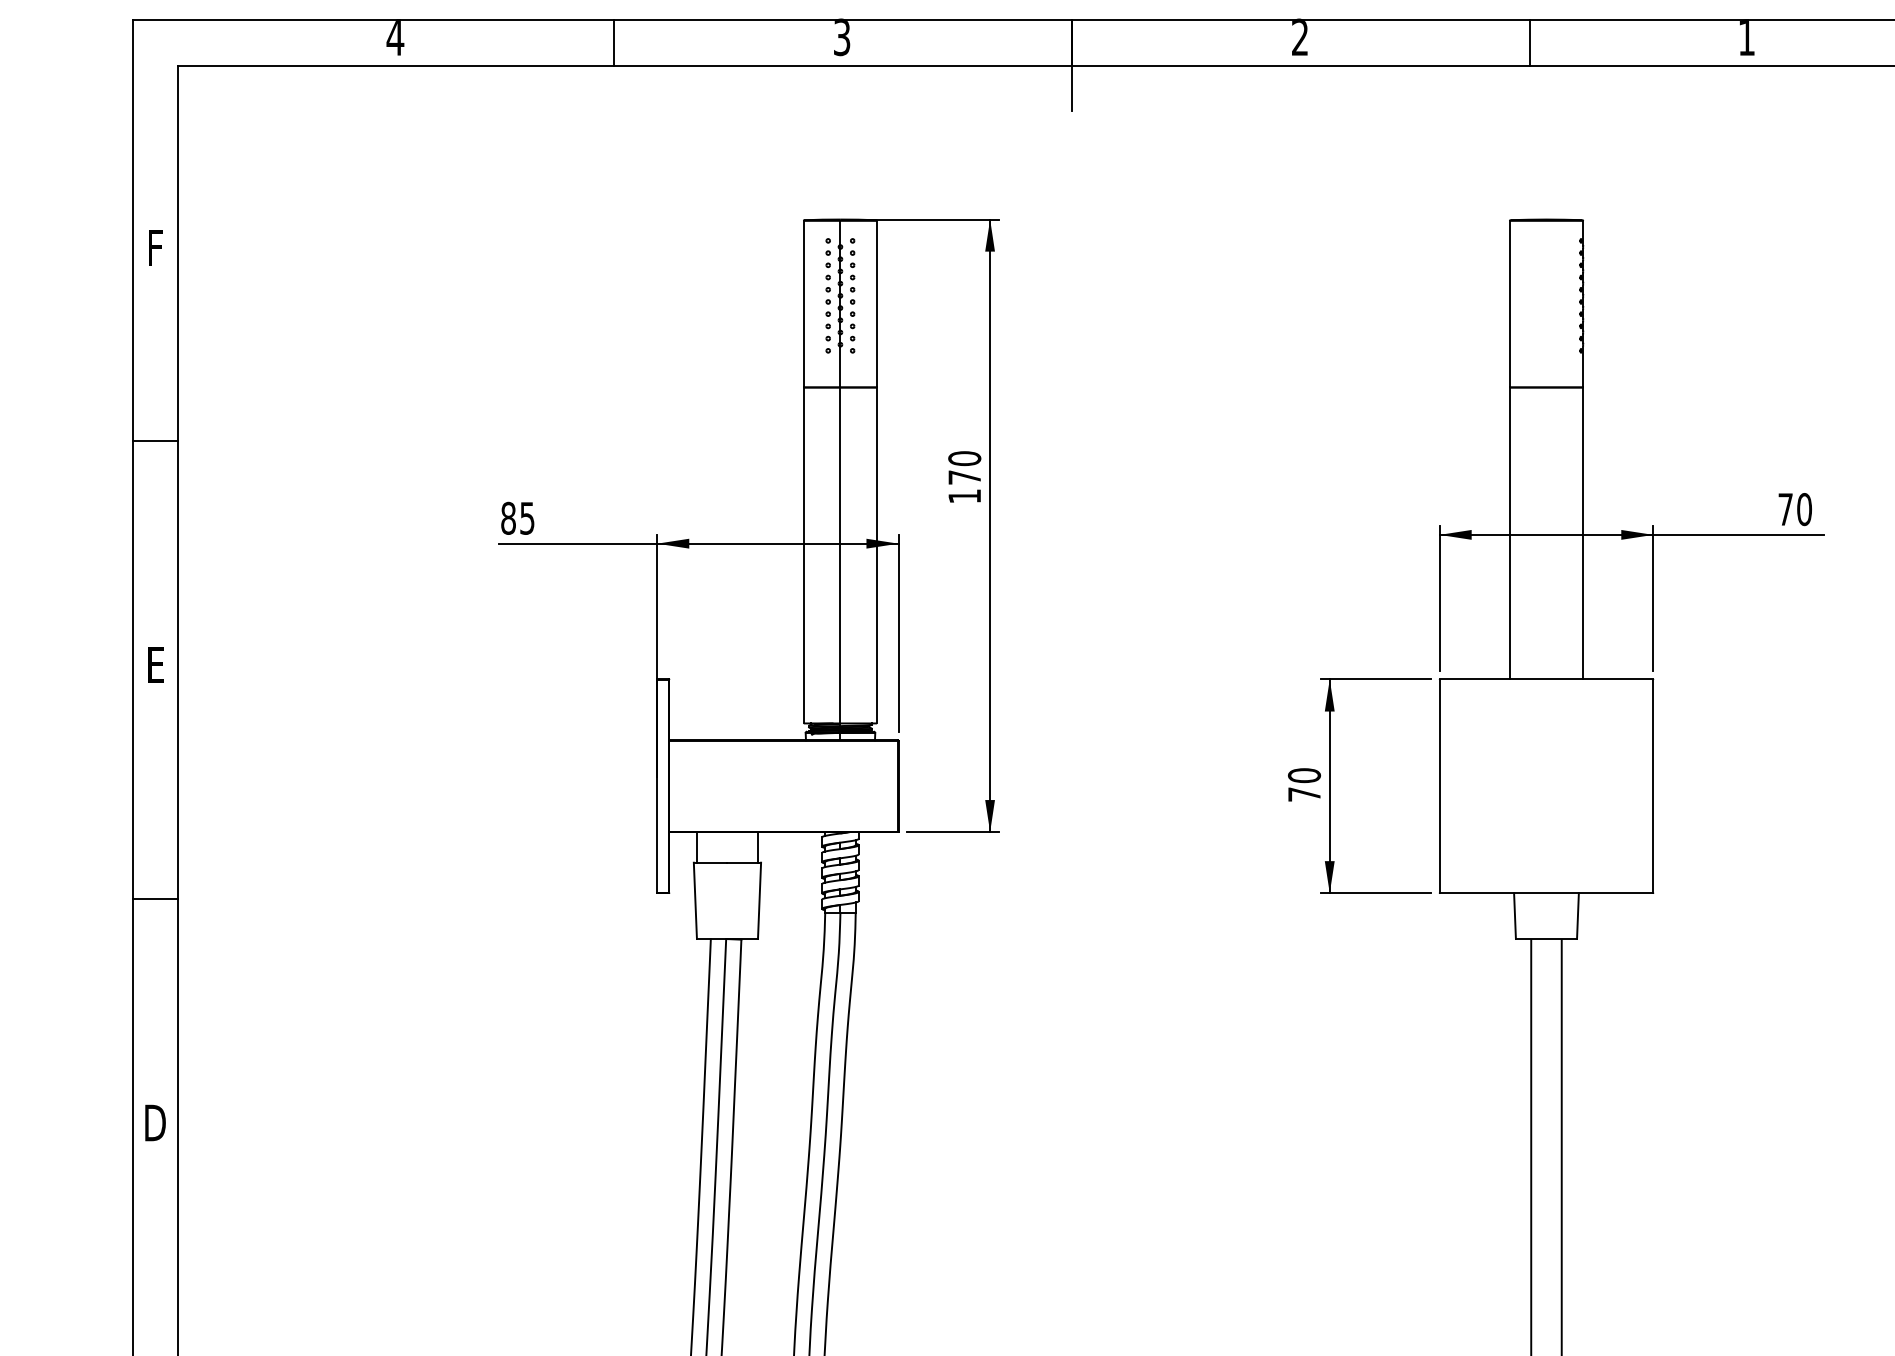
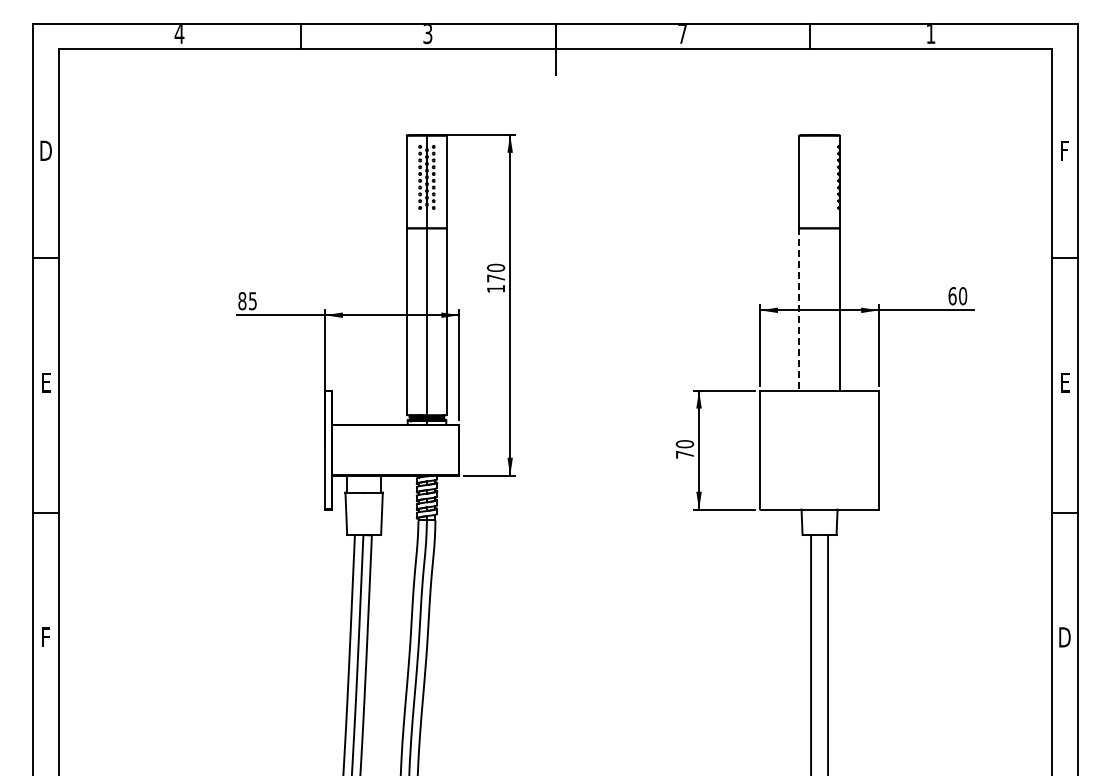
text: (1299, 38) -> (682, 34), 2 -> 7
text: (154, 247) -> (45, 150), F -> D
text: (1785, 510) -> (952, 296), 70 -> 60
line: (1510, 535) -> (799, 310), solid -> dashed
text: (154, 1123) -> (45, 637), D -> F

